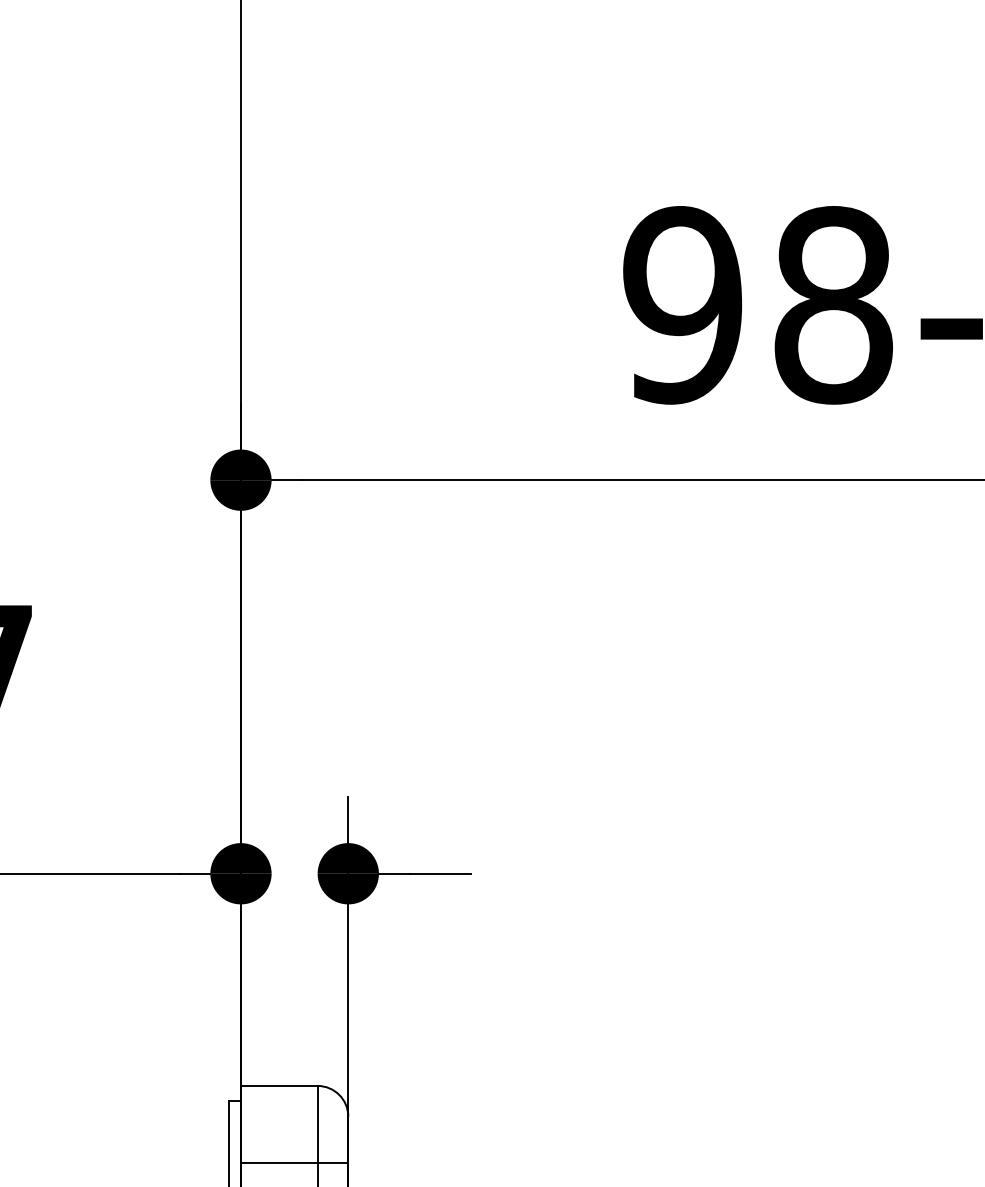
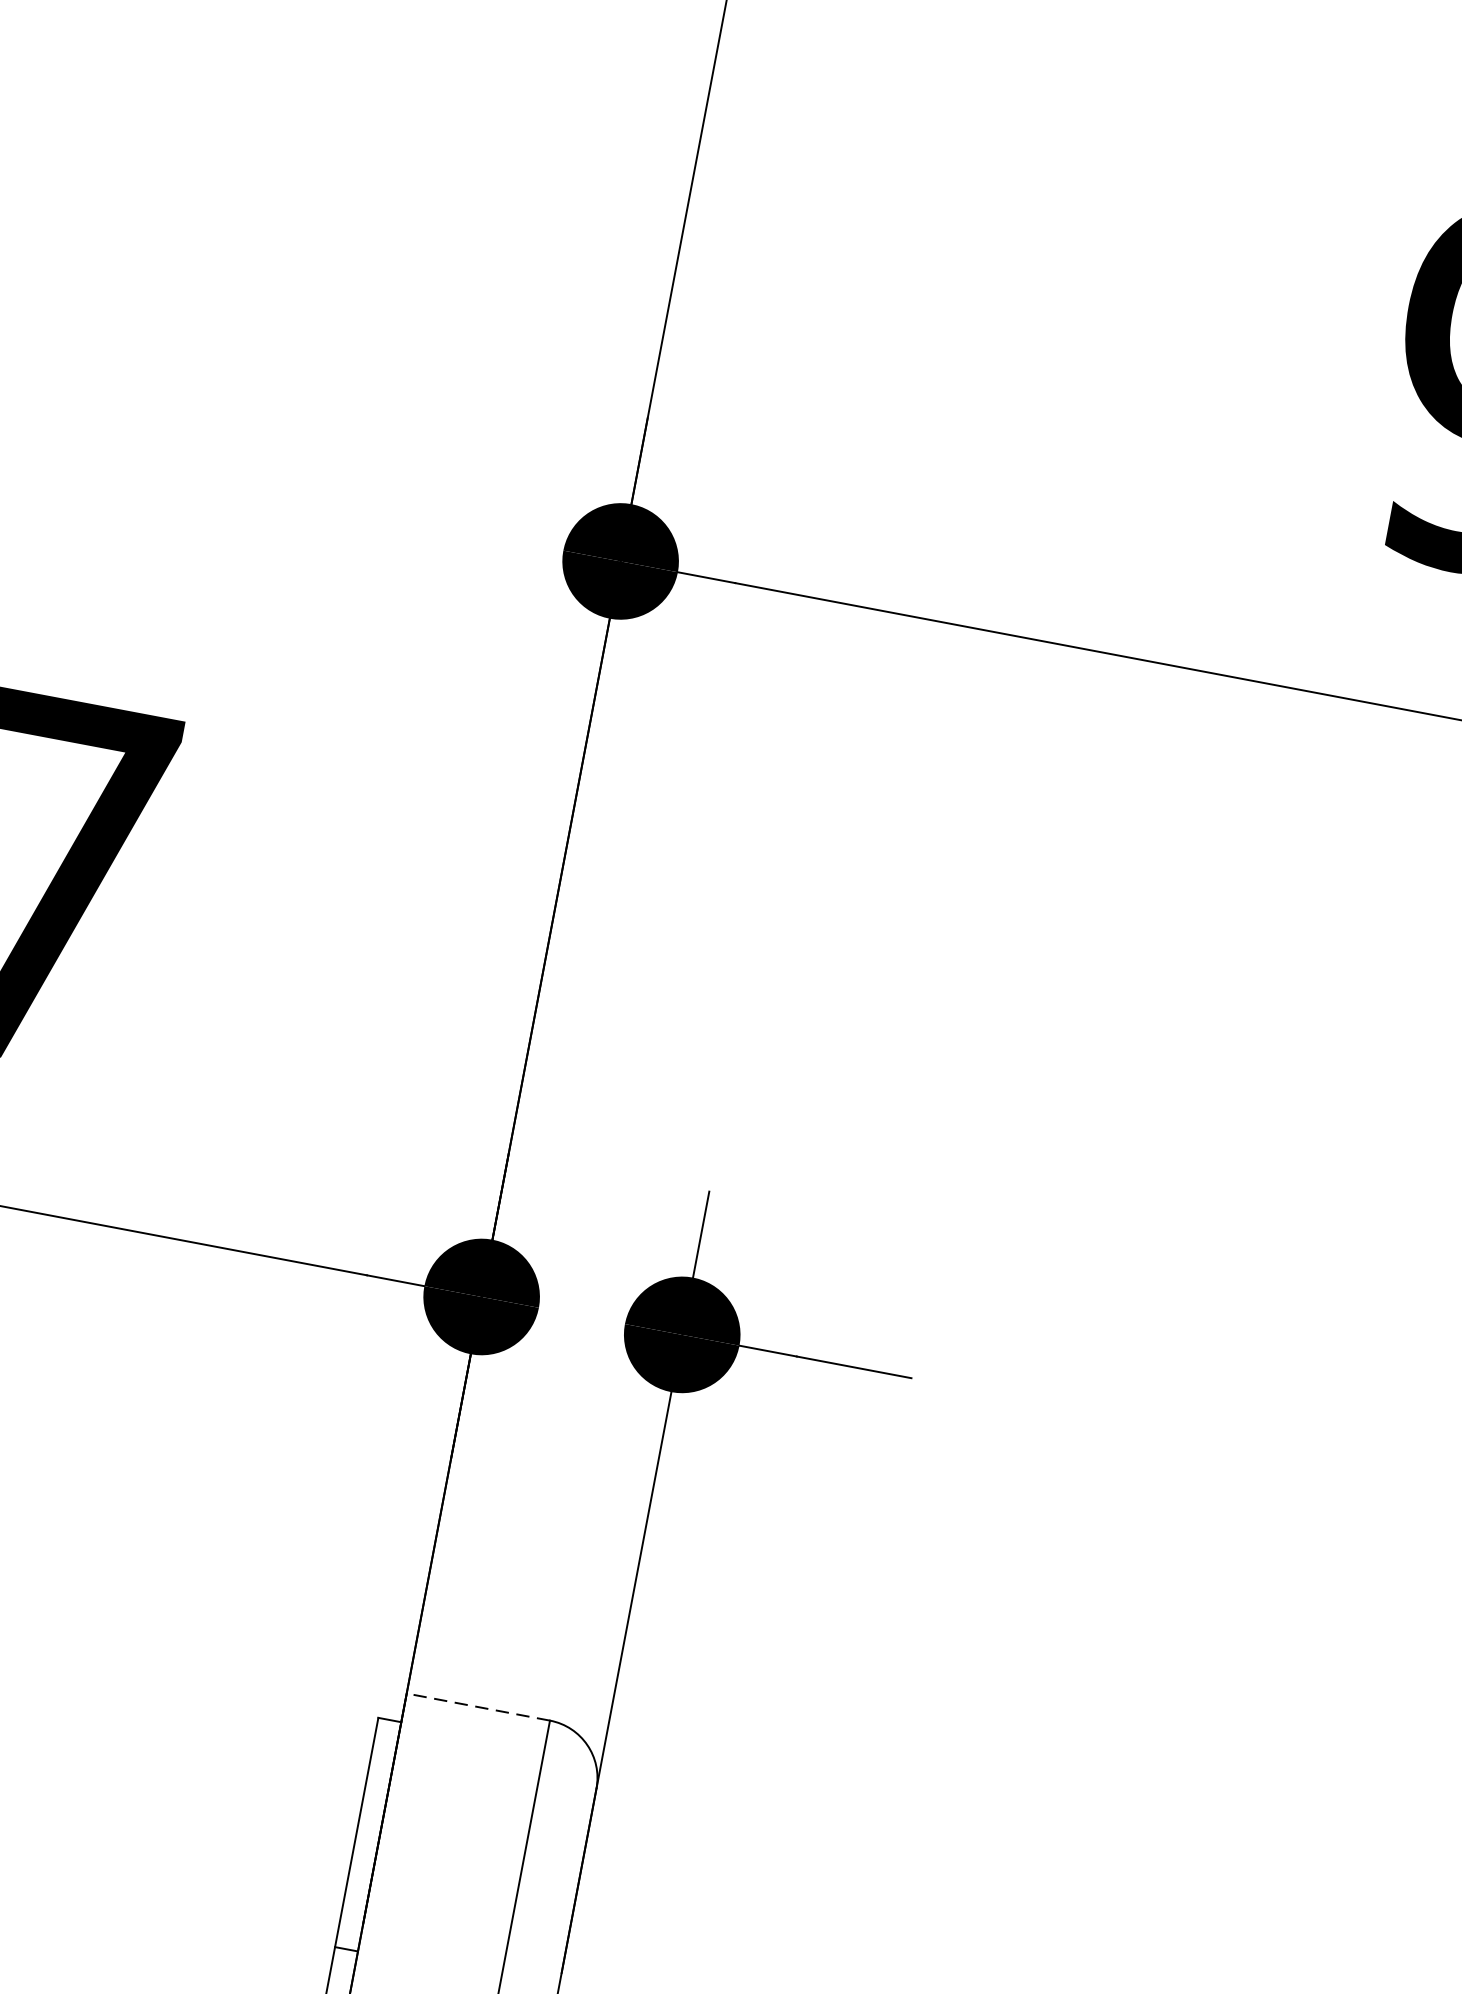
line: (278, 1085) -> (477, 1705), solid -> dashed
line: (294, 1162) -> (479, 1855), removed

